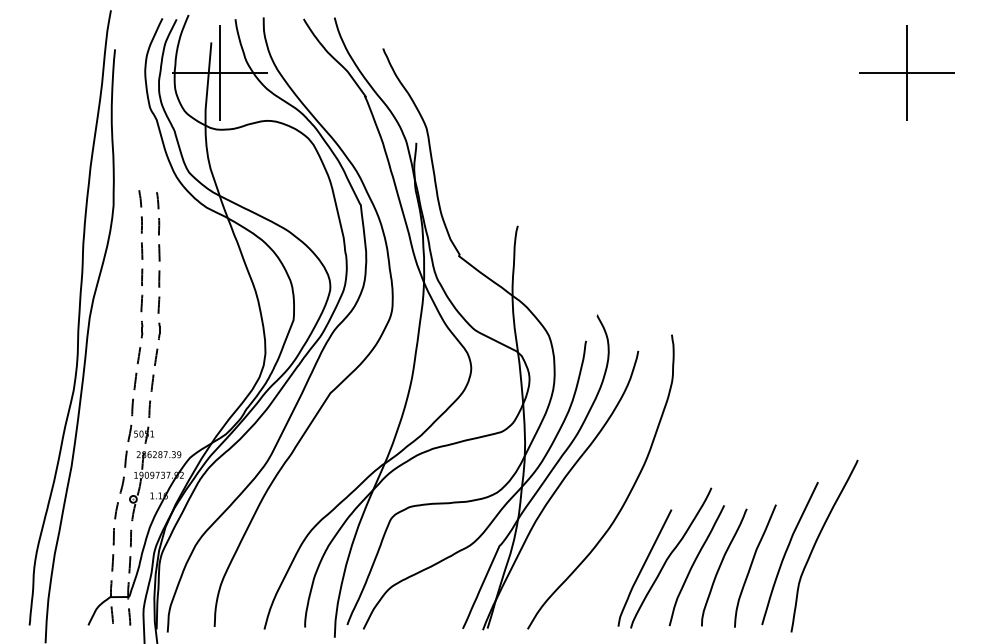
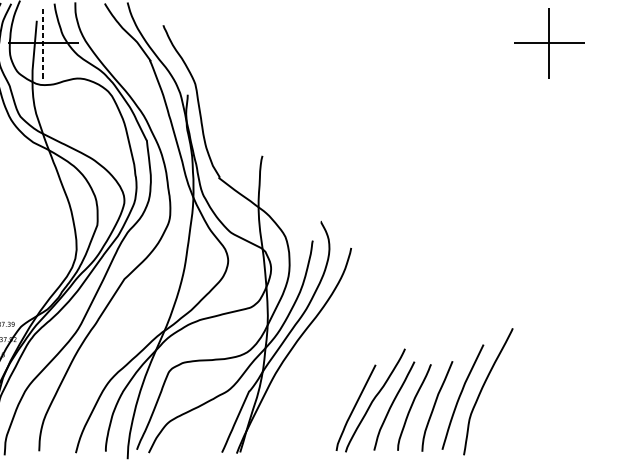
line: (220, 72) -> (43, 42), solid -> dashed
curve: (627, 495) -> (343, 354), removed

